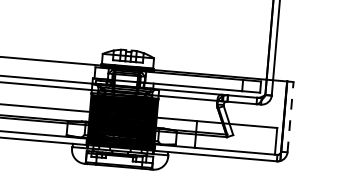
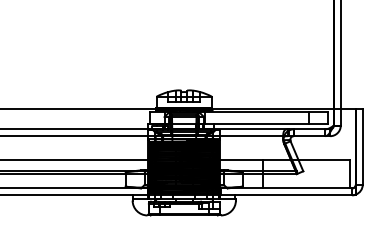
line: (290, 116) -> (362, 146), dashed -> solid

